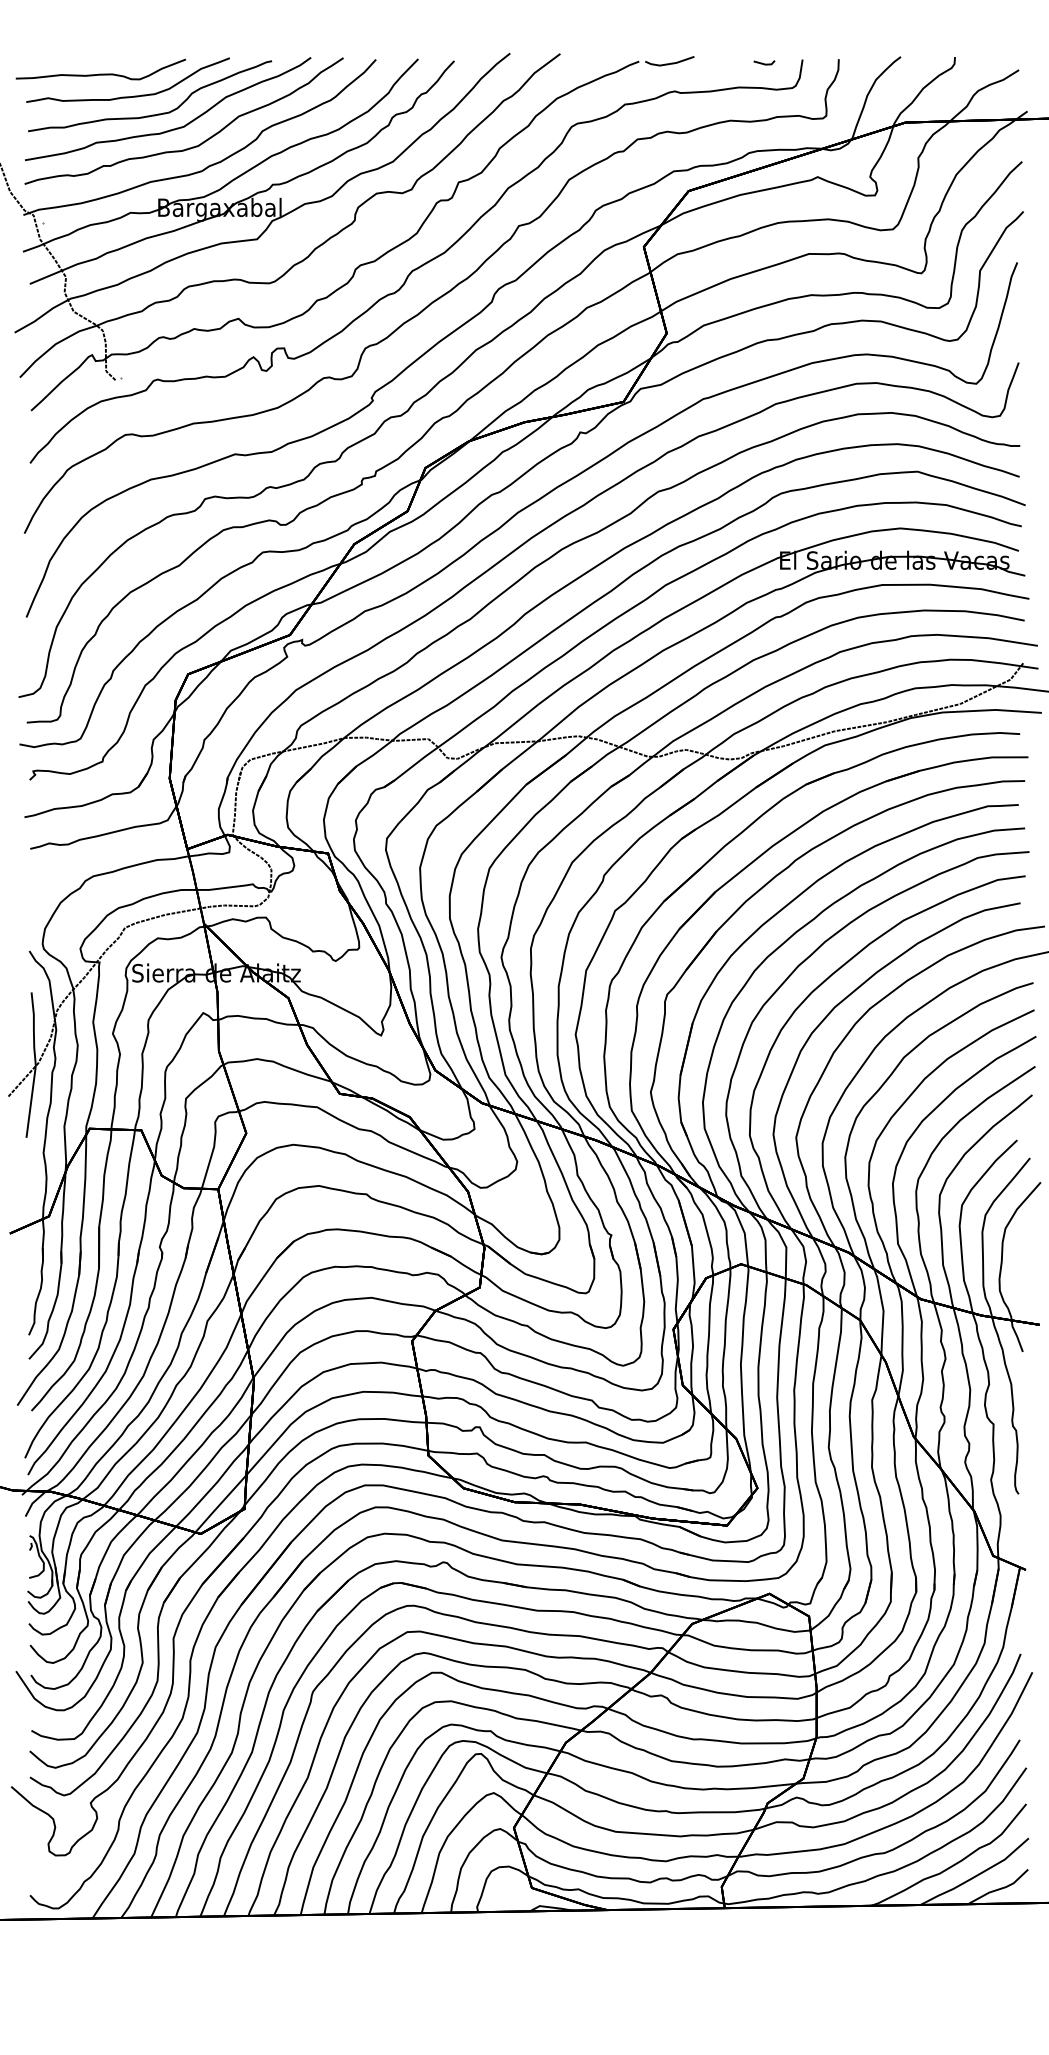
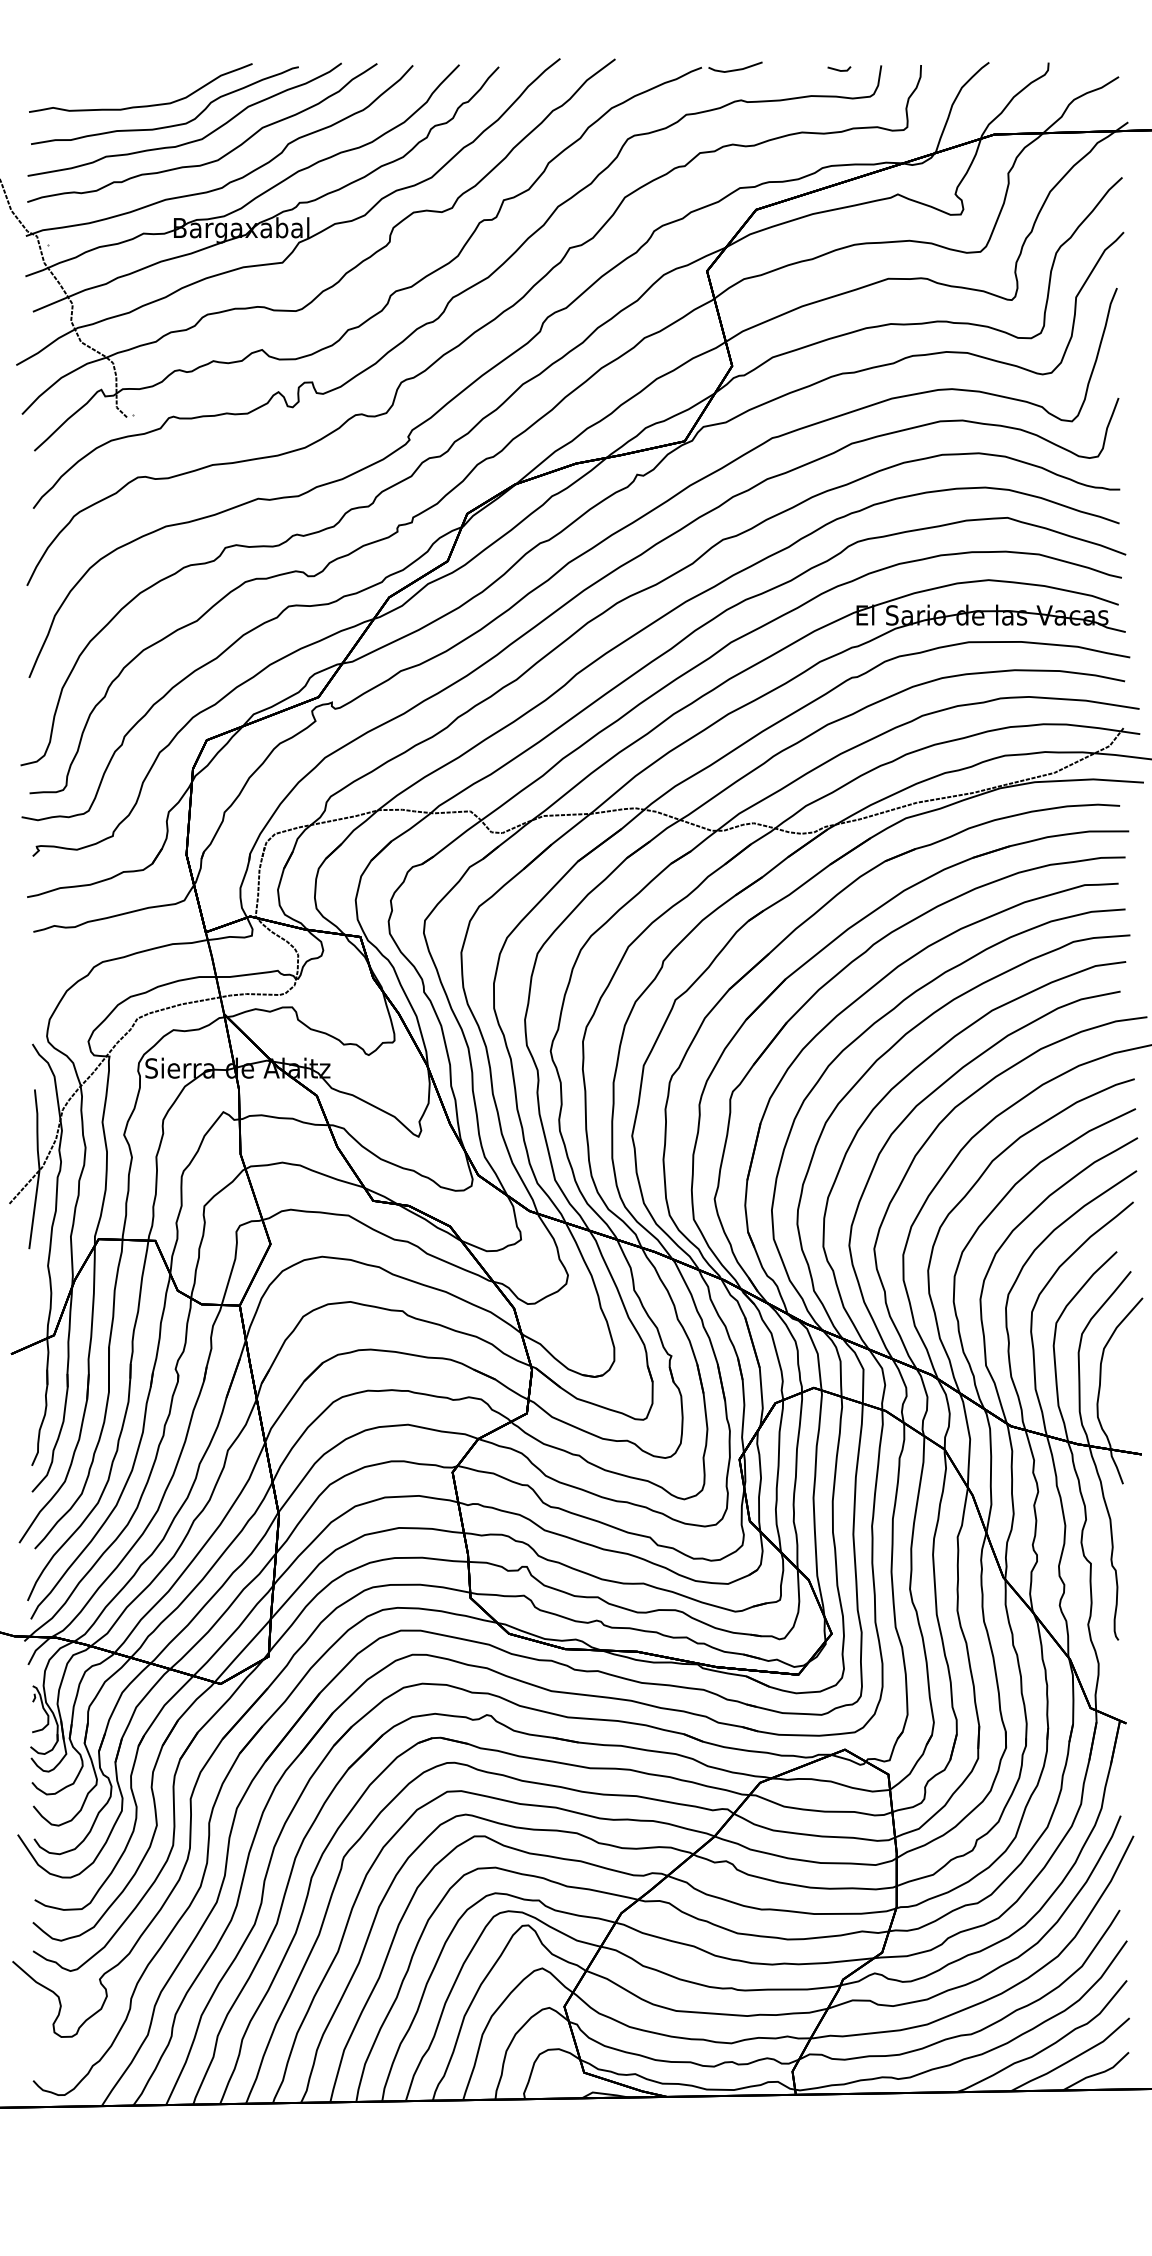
curve: (100, 73) -> (110, 80), removed

